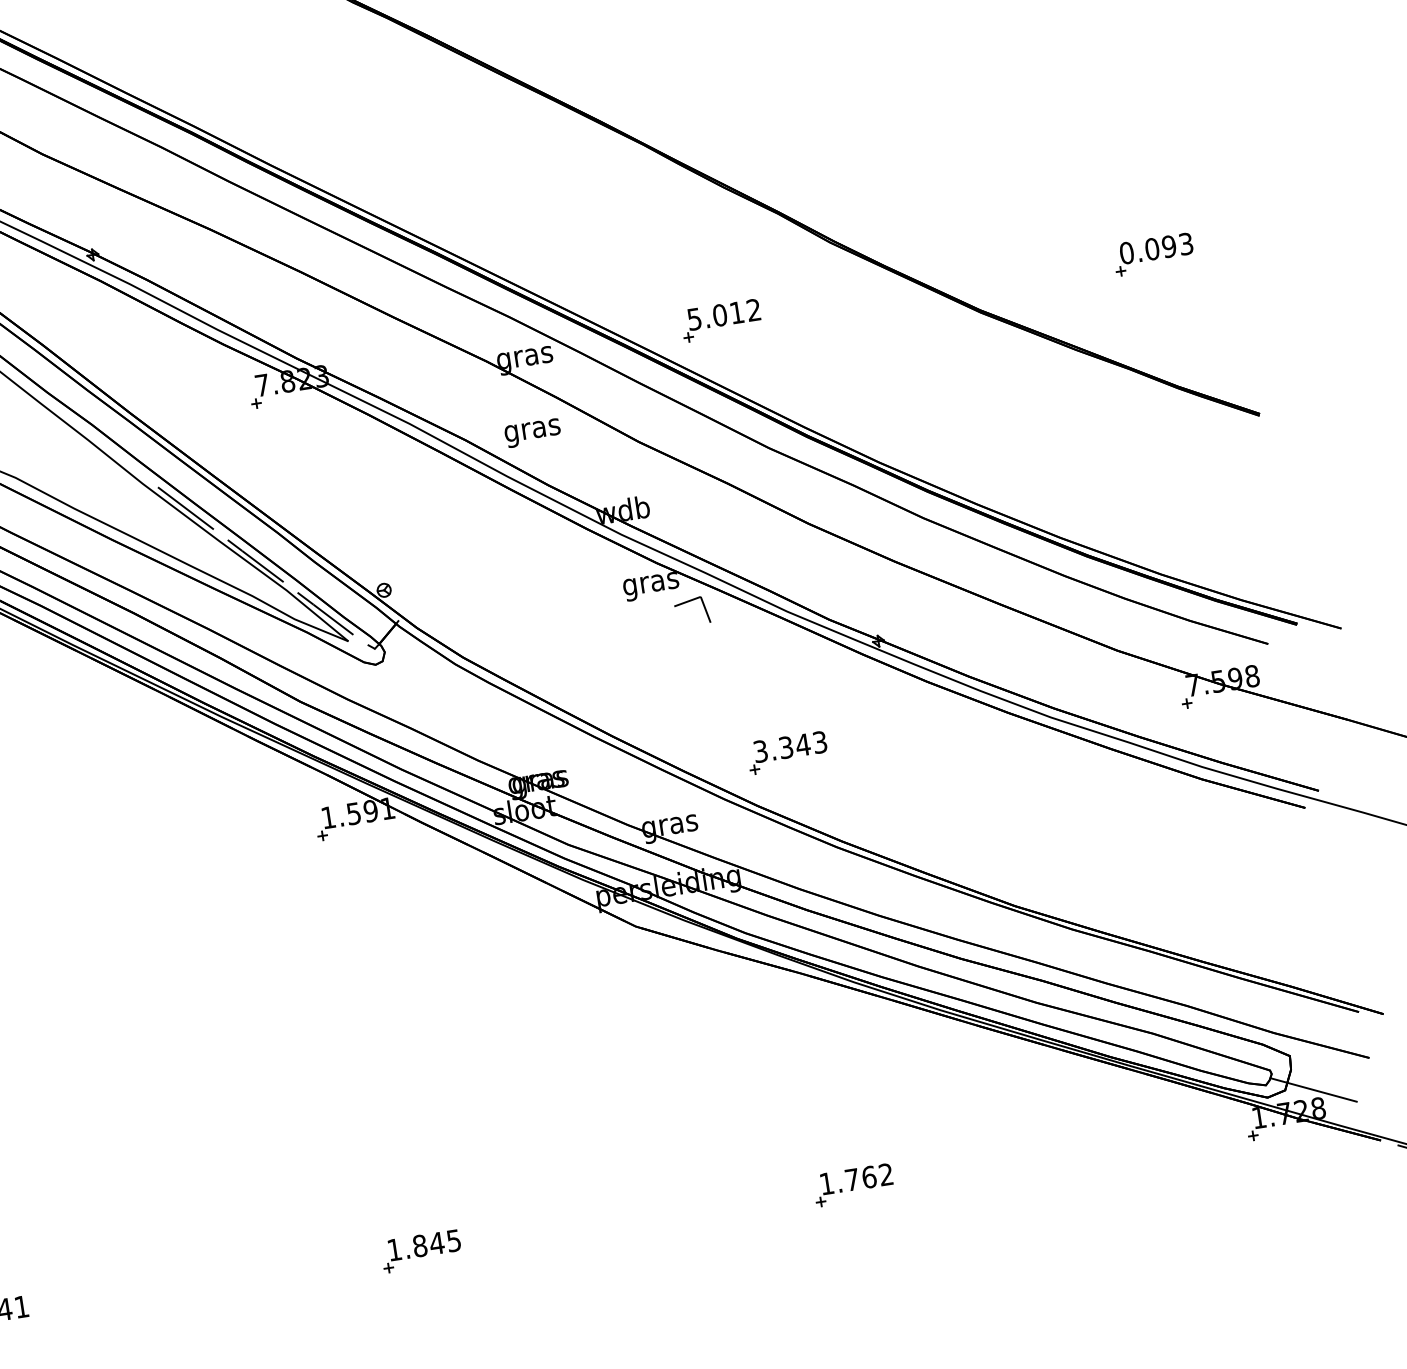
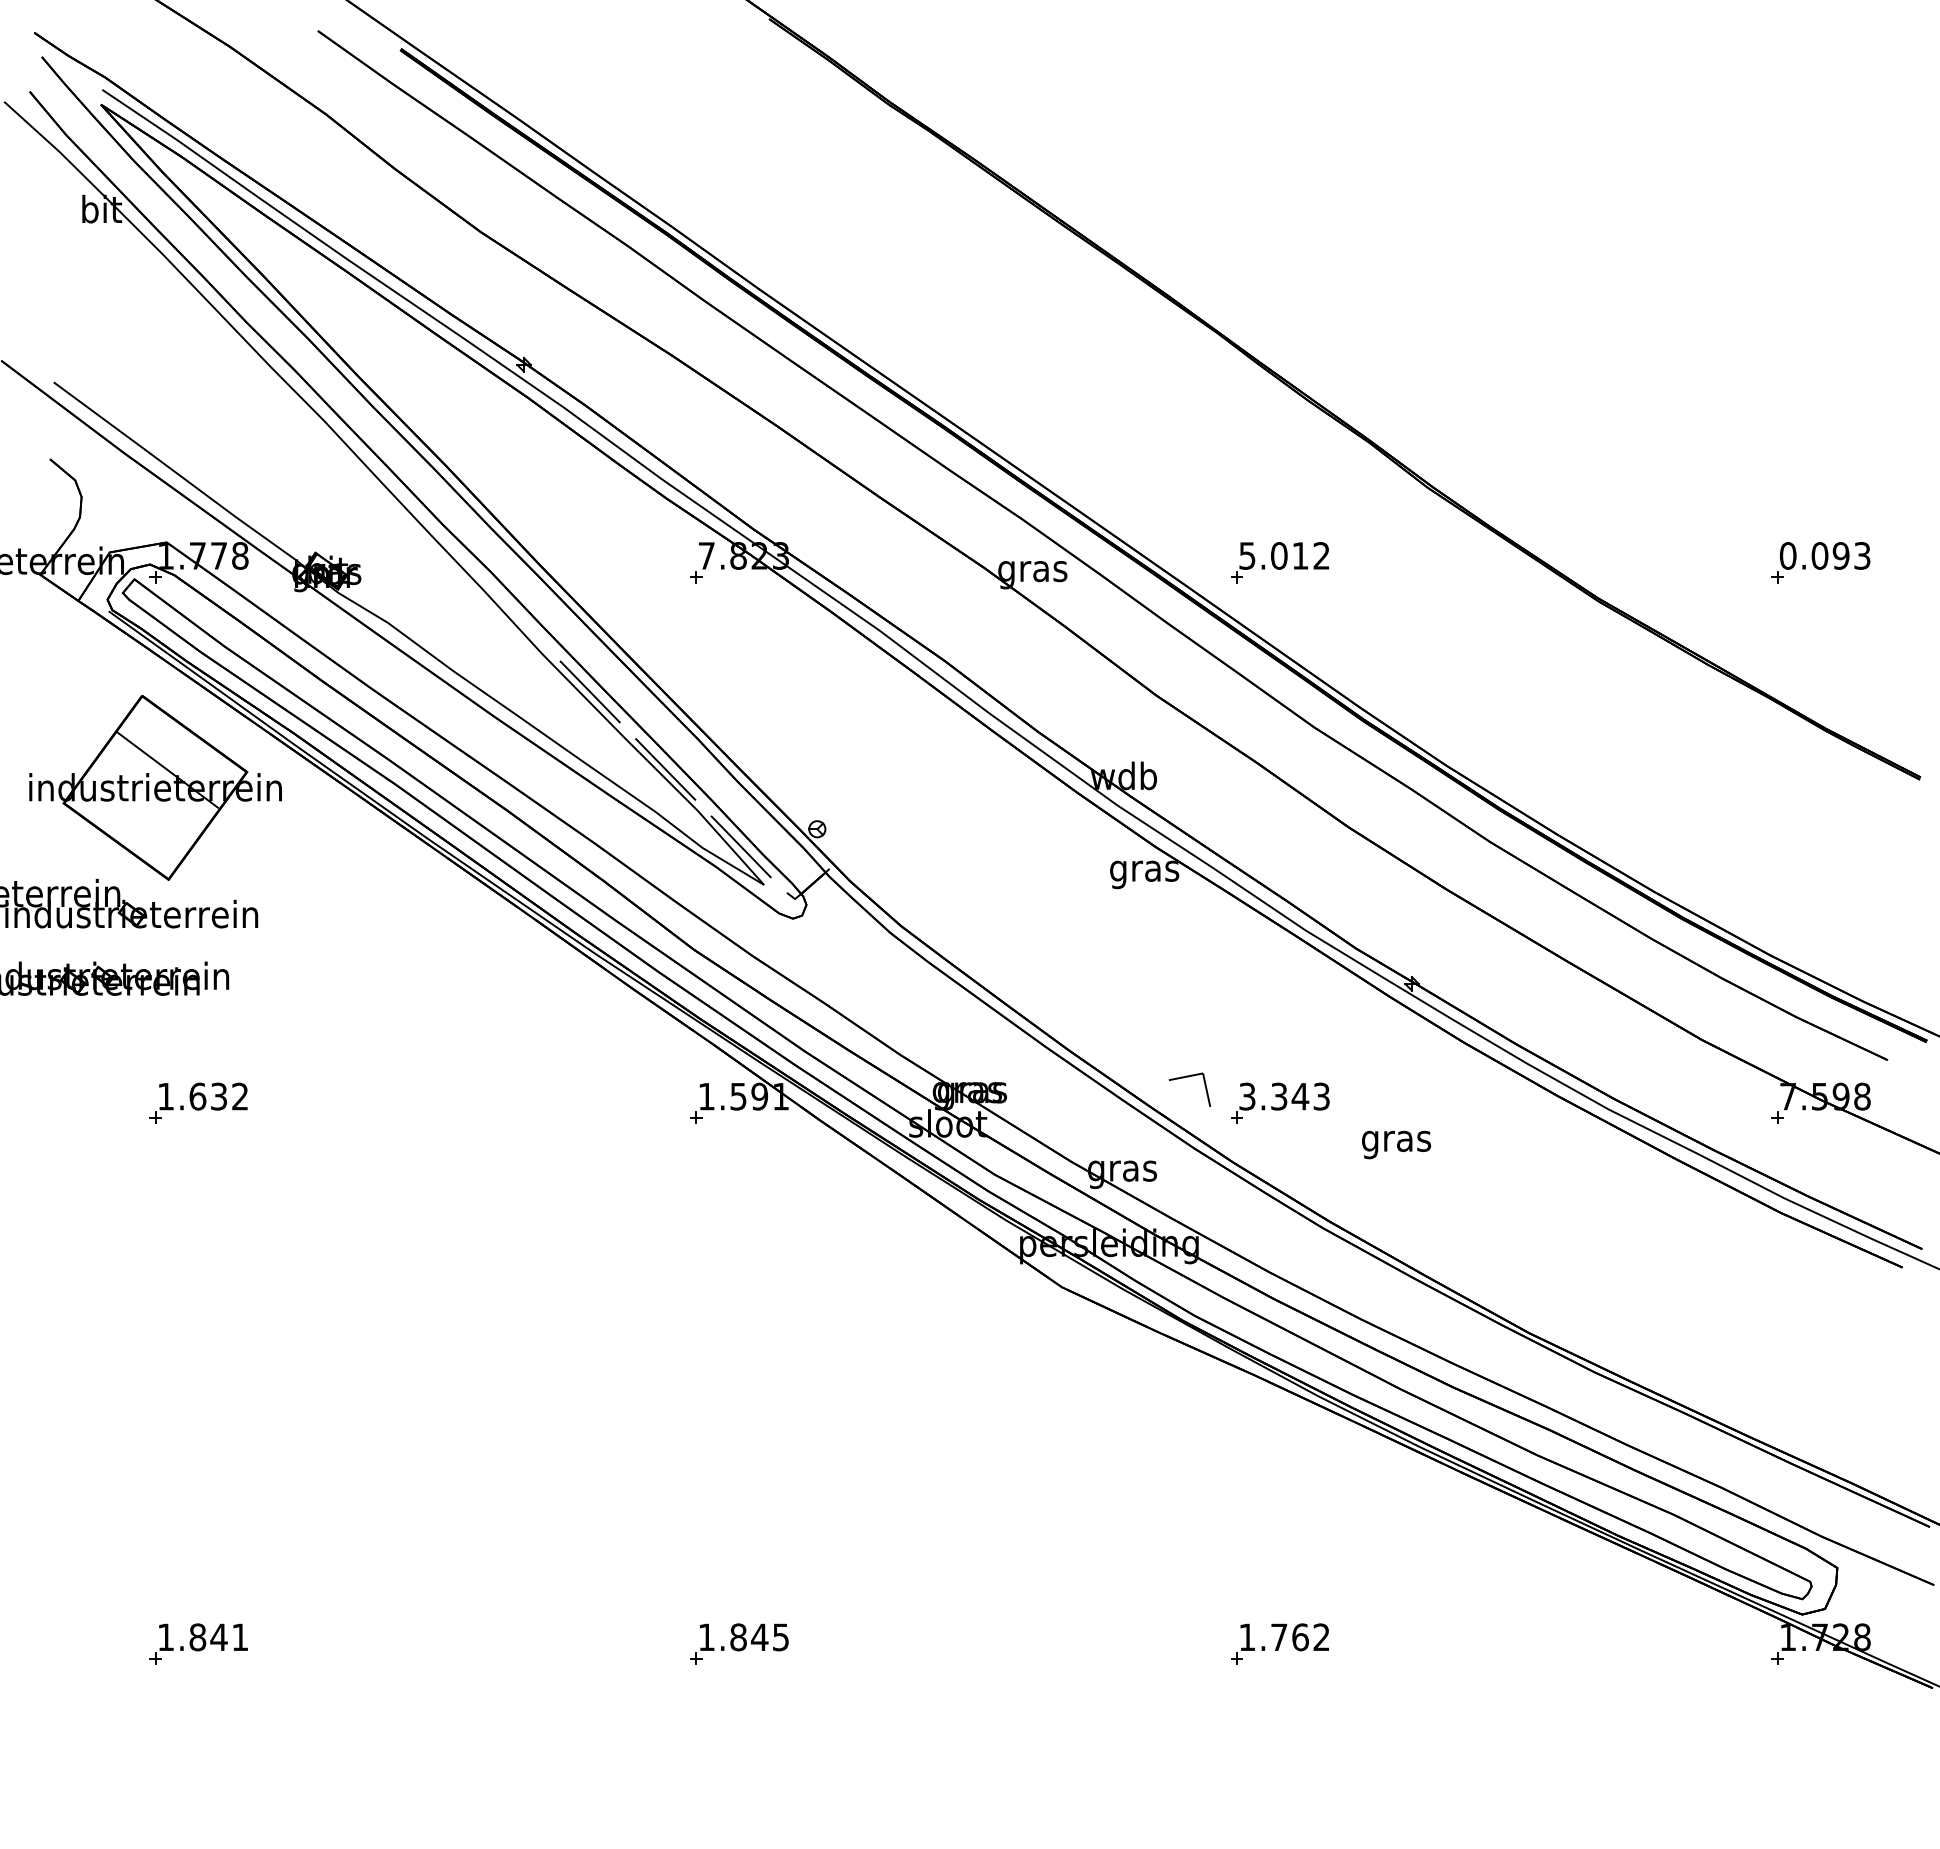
text: (532, 432) -> (1396, 1144), moved
line: (689, 601) -> (1188, 1077), moved
line: (1313, 1089) -> (1859, 1613), removed

